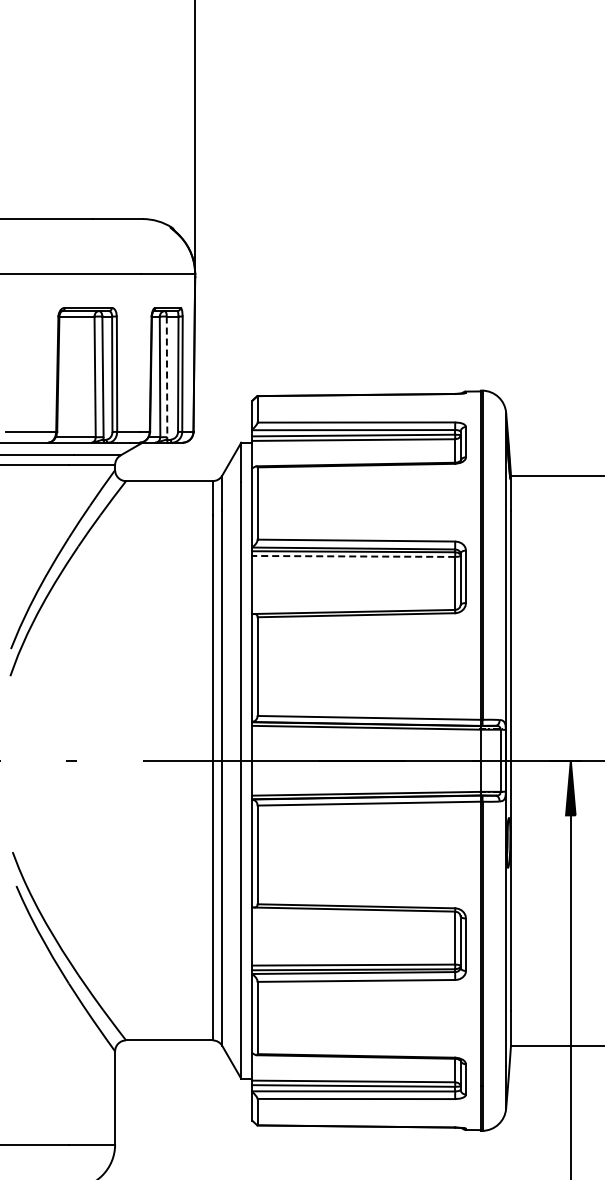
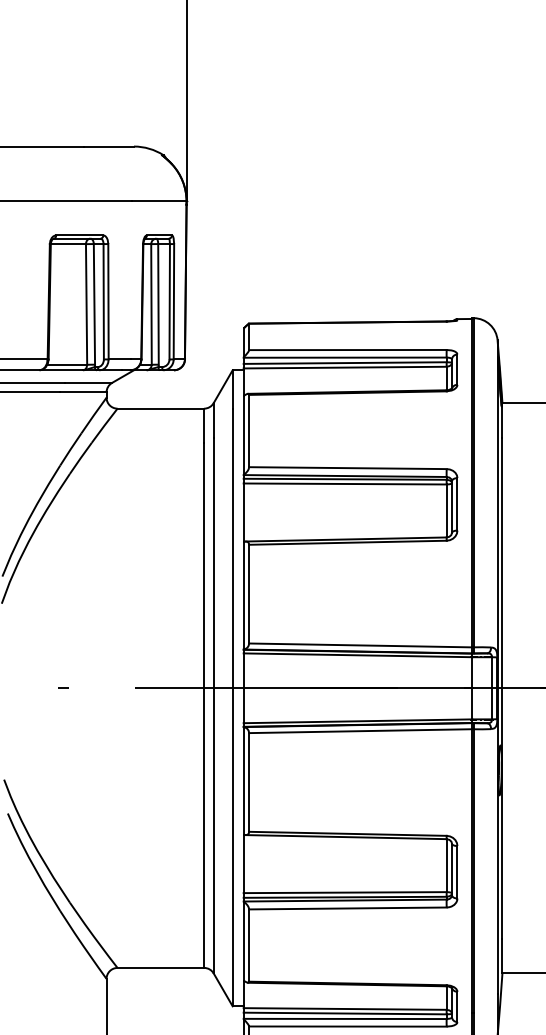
line: (167, 377) -> (158, 305), dashed -> solid
line: (353, 556) -> (344, 484), dashed -> solid

